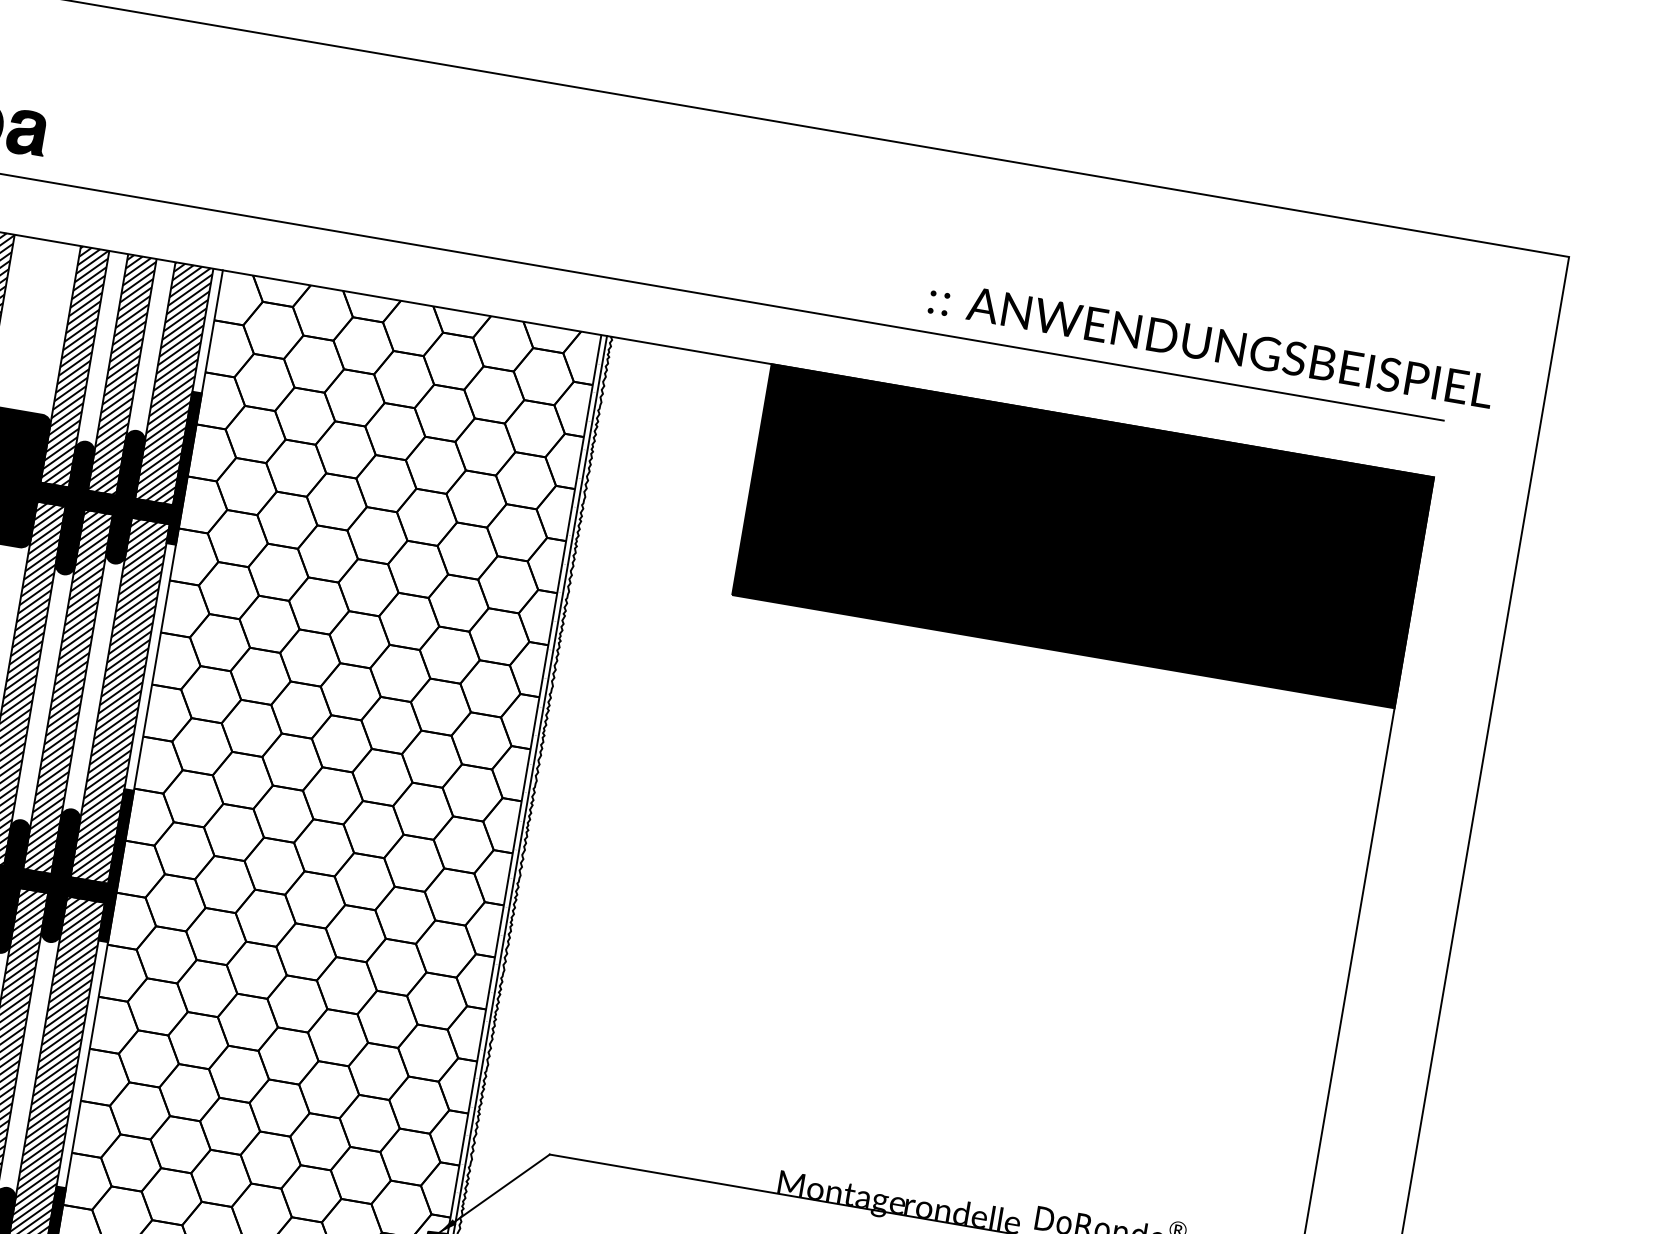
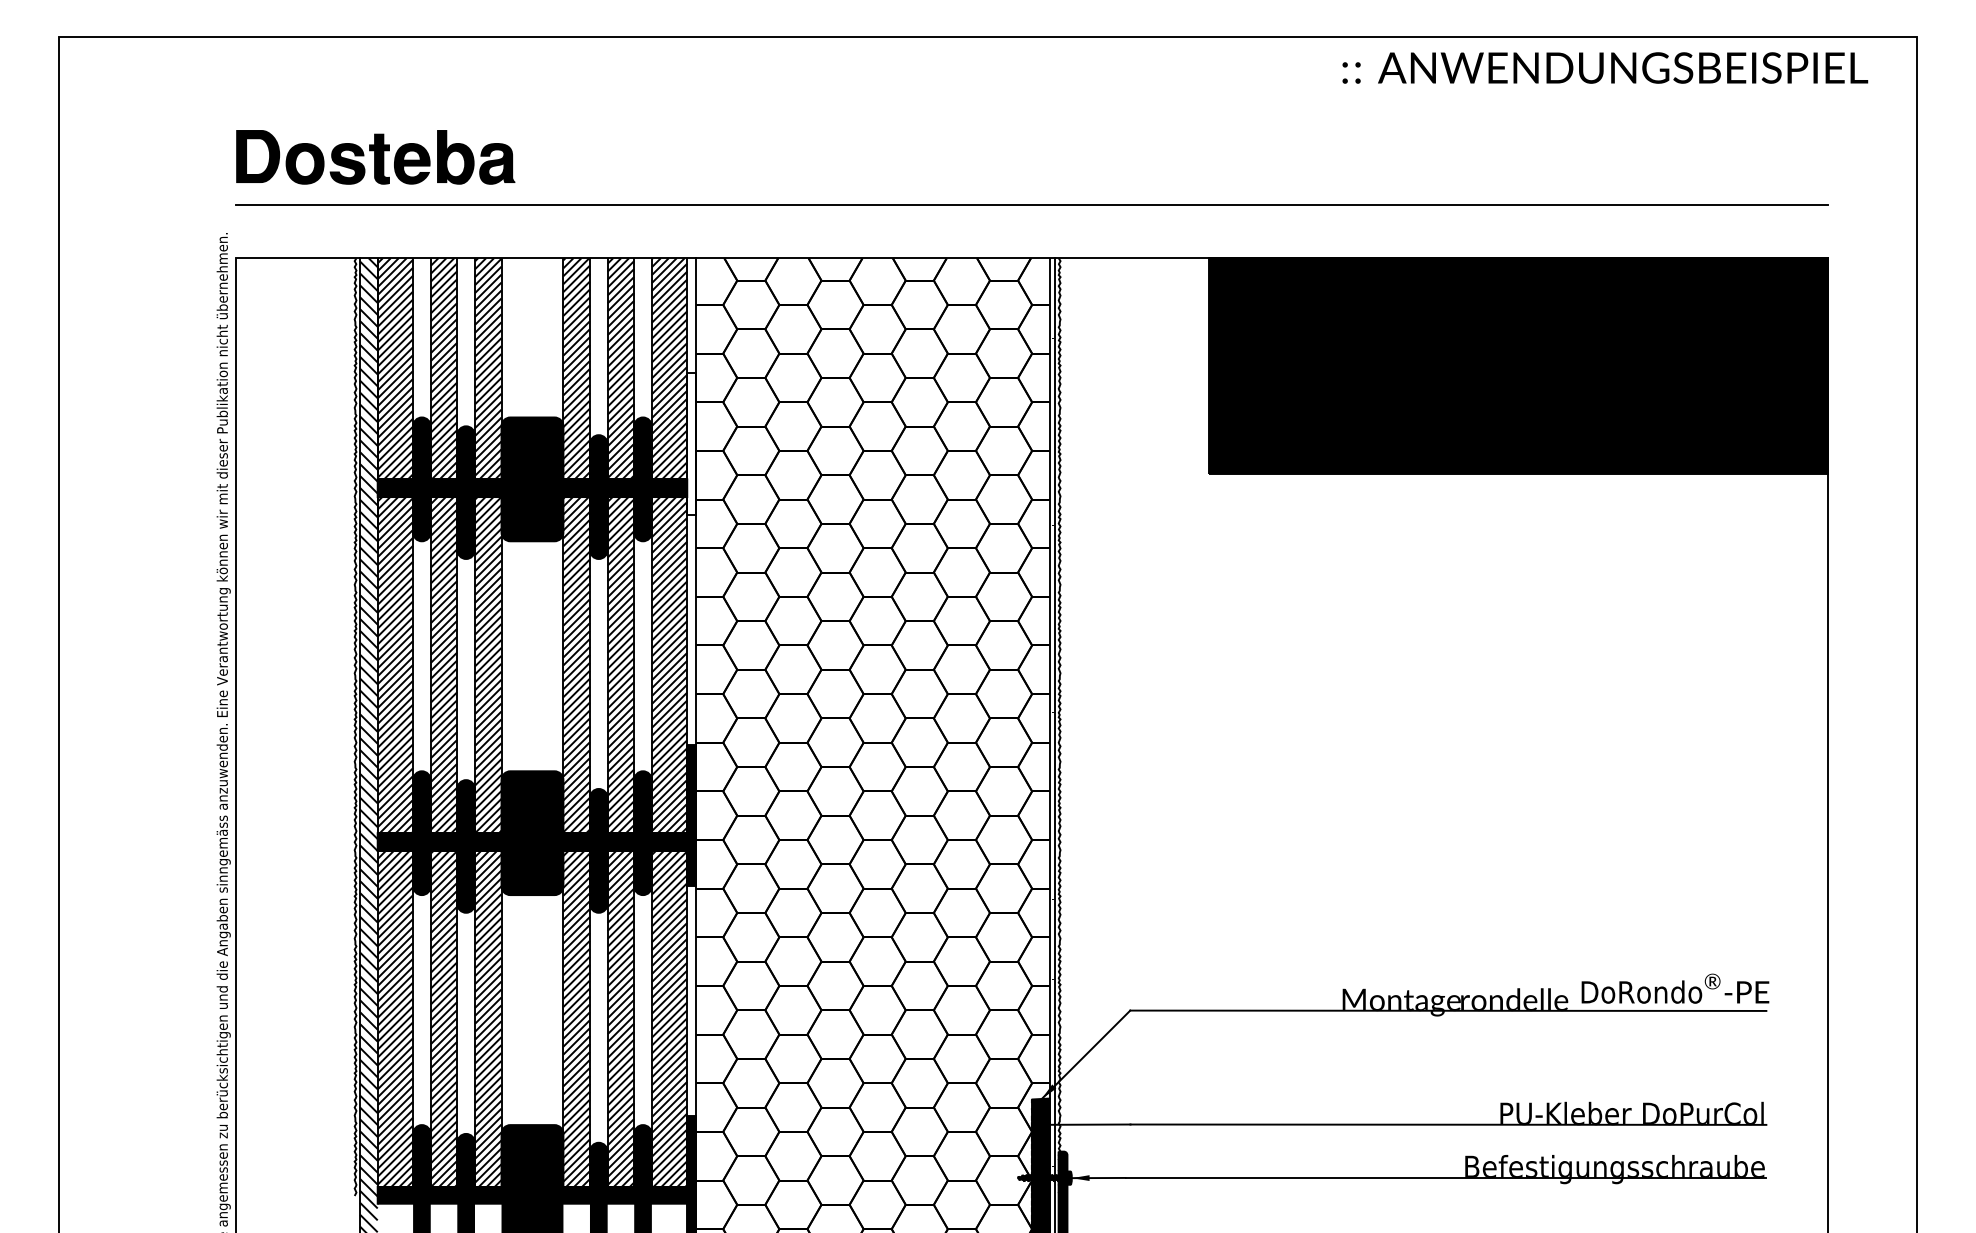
text: (1211, 343) -> (1605, 67), moved
fill: (184, 467) -> (691, 443), removed

